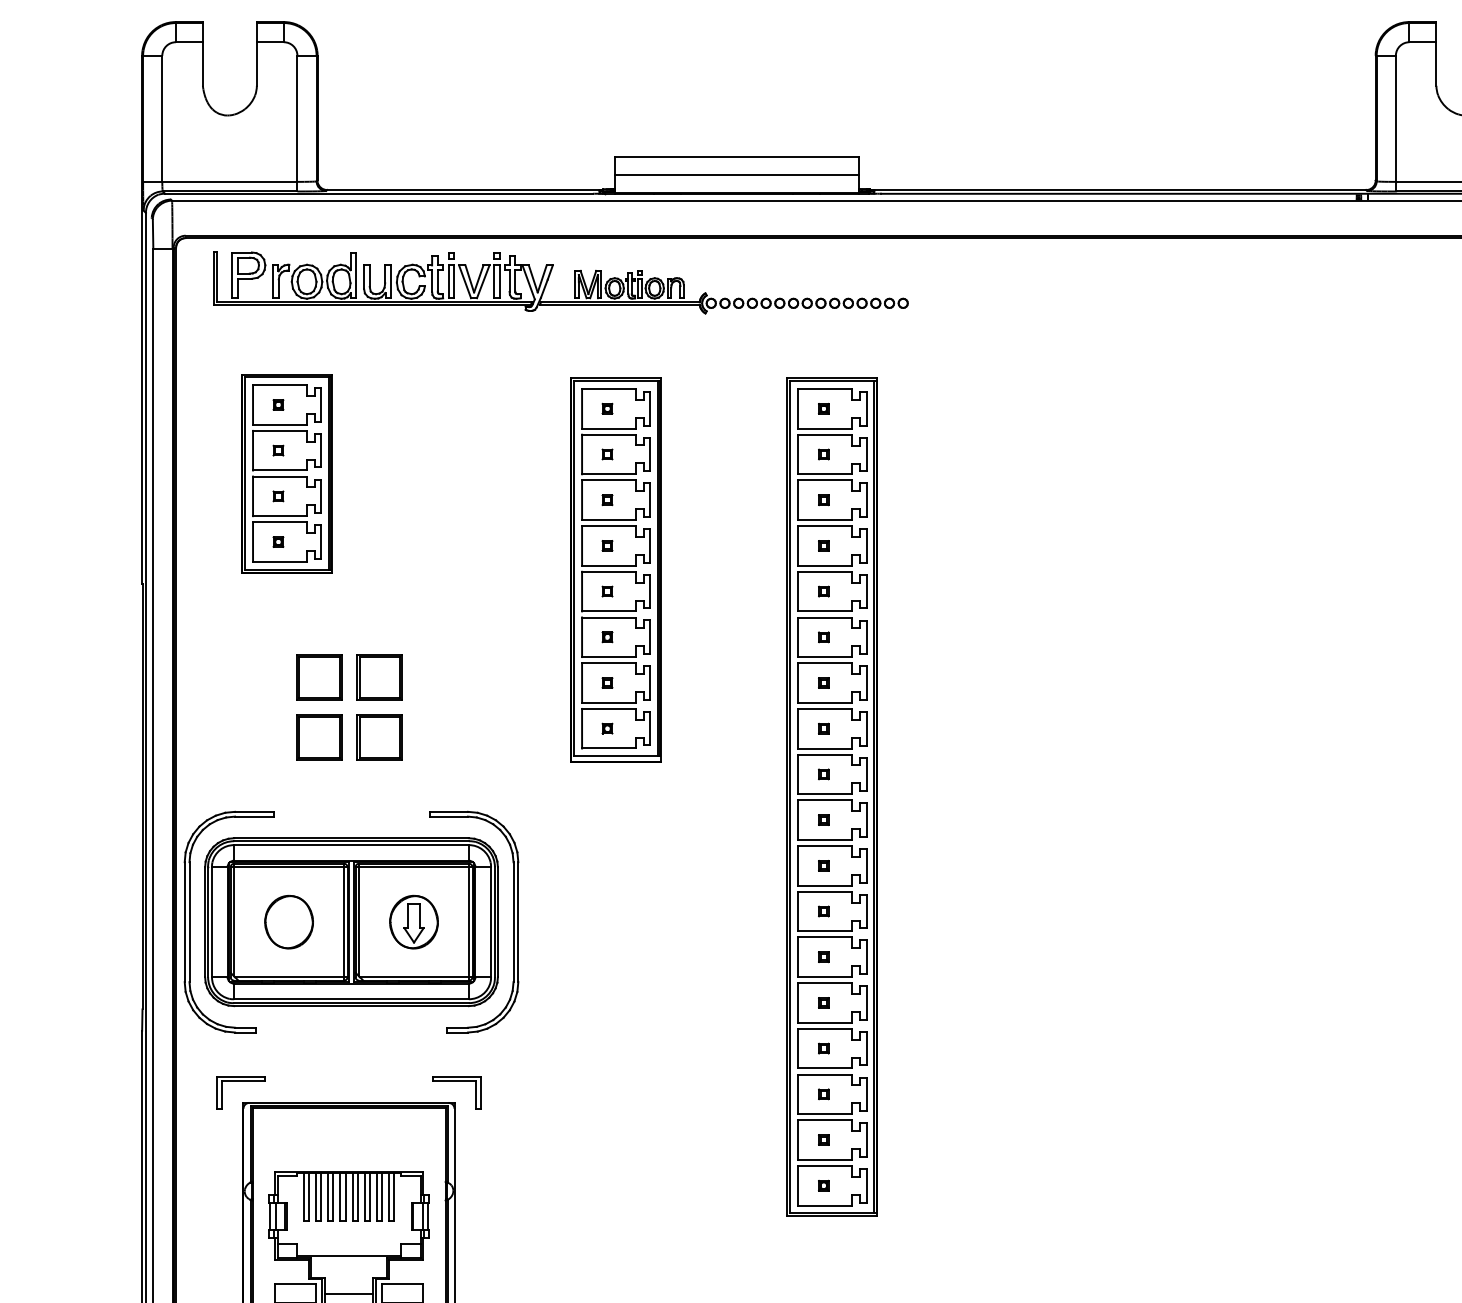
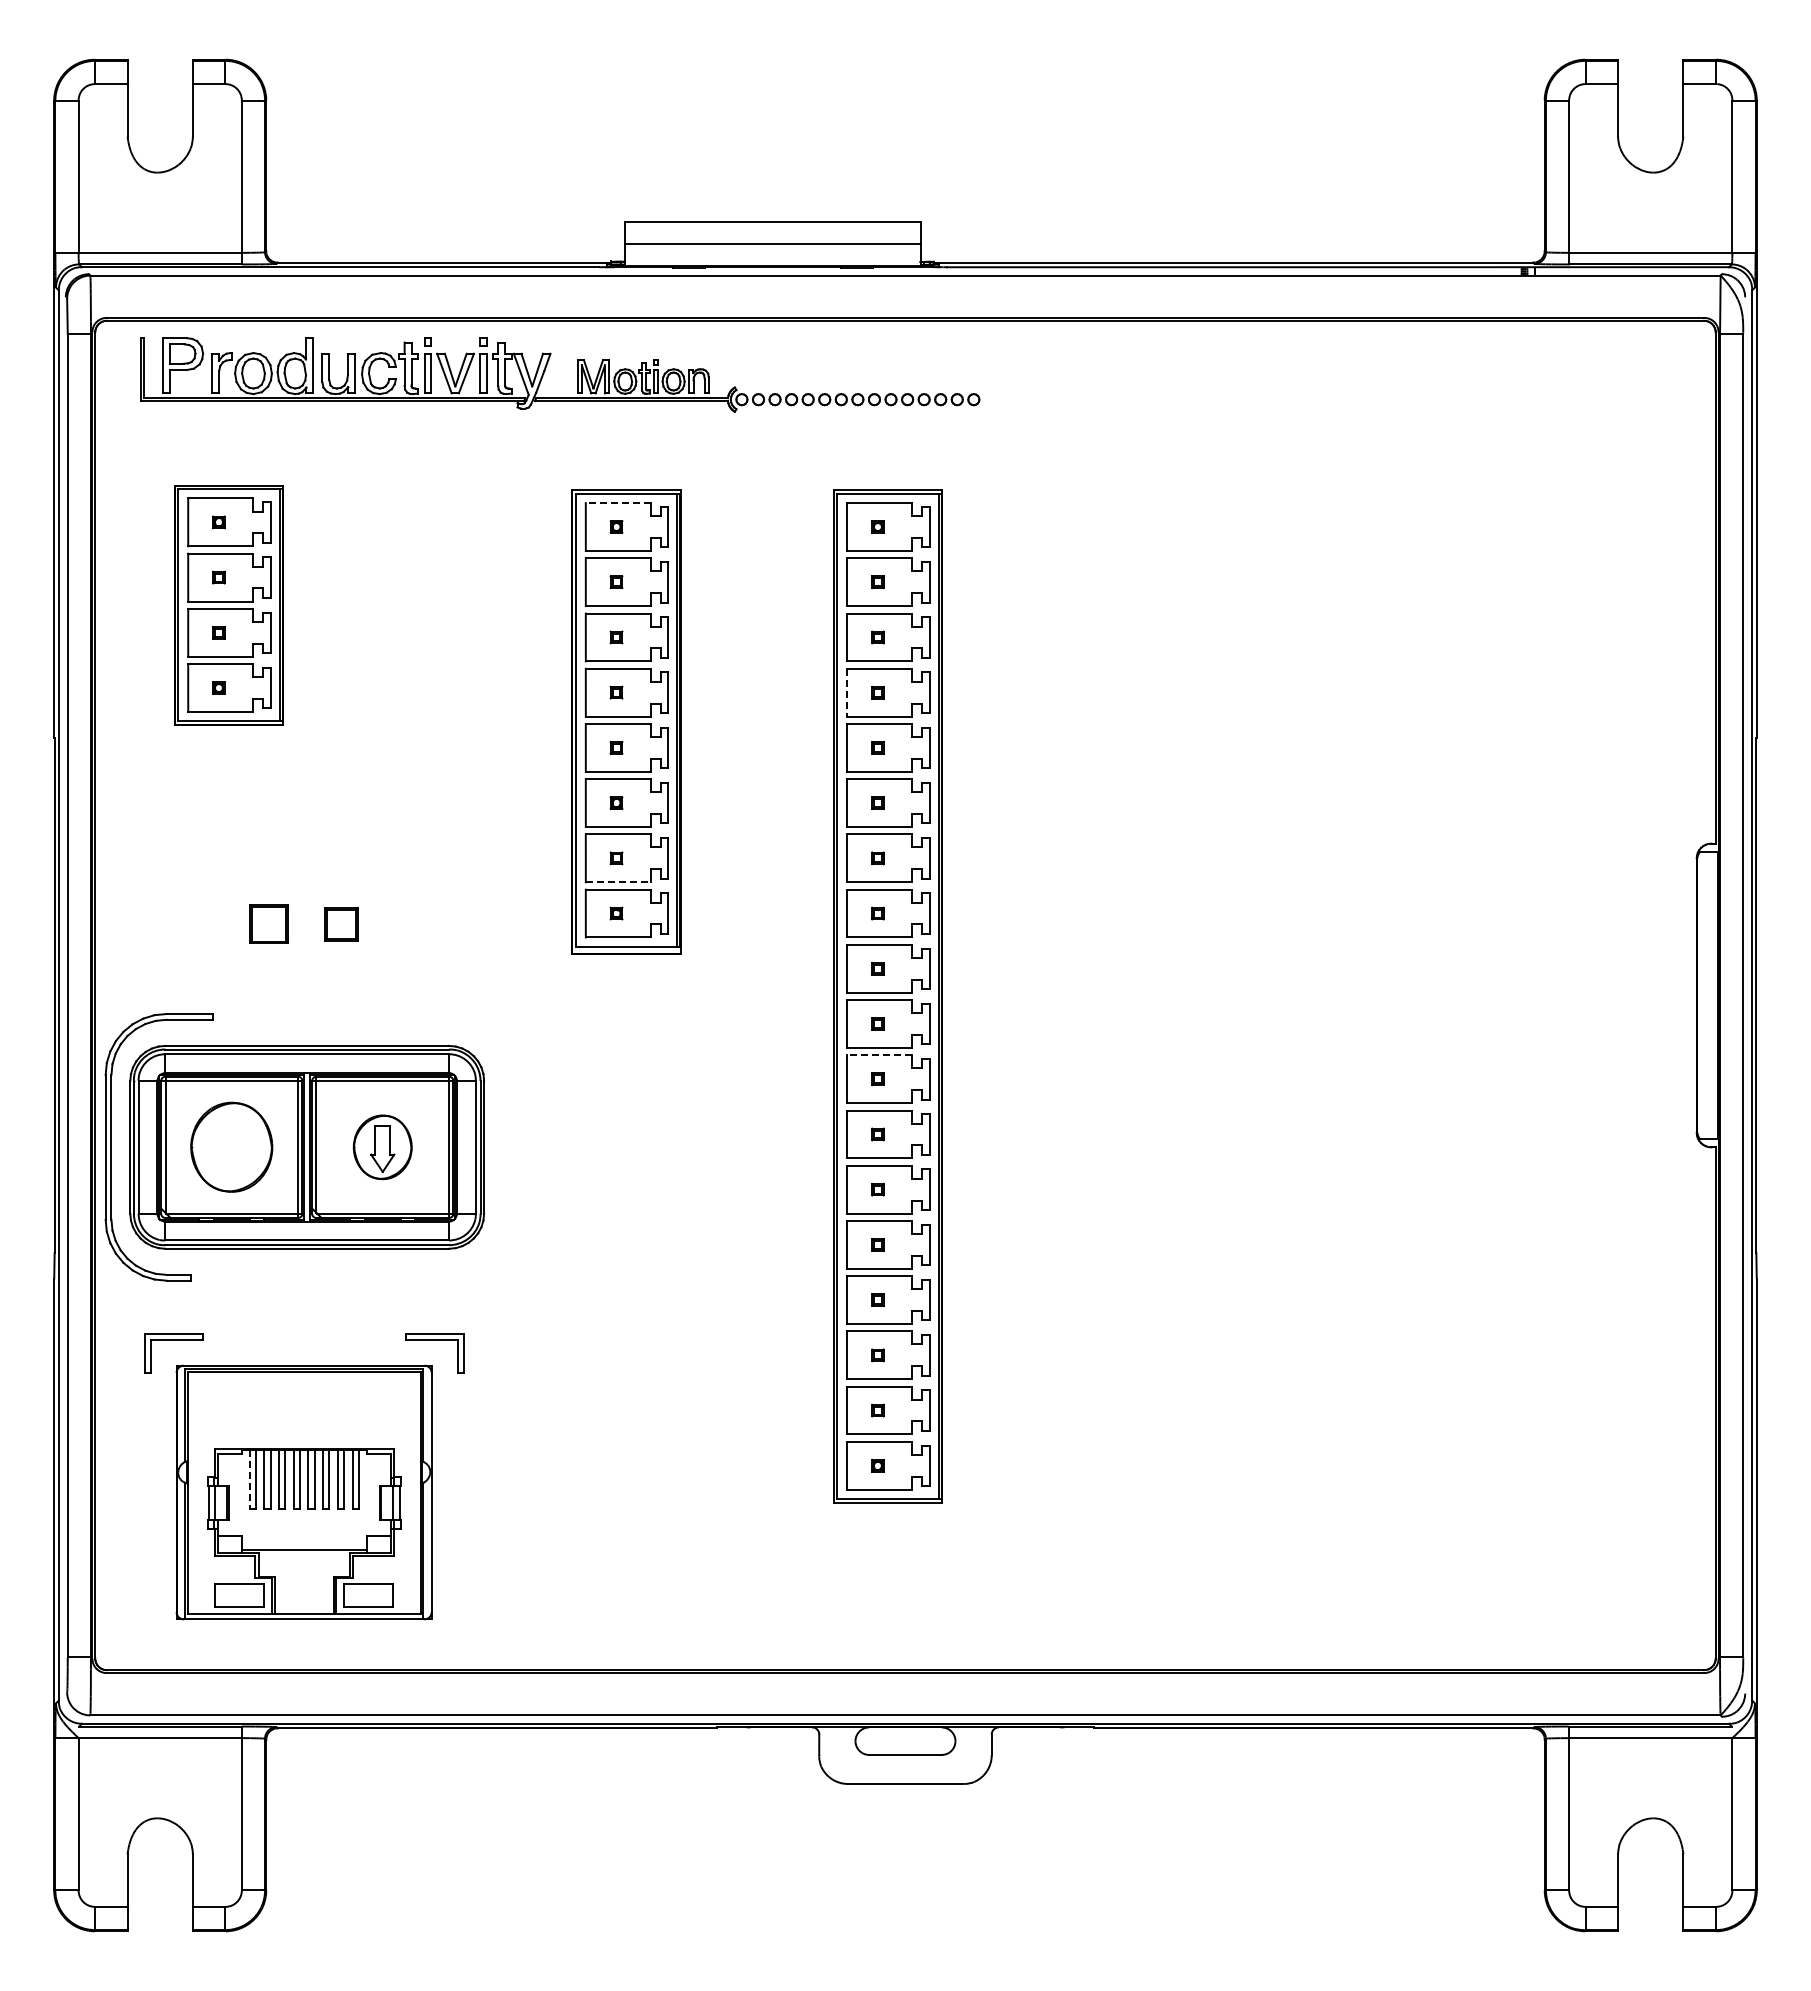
line: (608, 389) -> (617, 503), solid -> dashed
line: (798, 545) -> (847, 692), solid -> dashed
part: (319, 677) -> (268, 851), removed
part: (379, 677) -> (341, 851), removed
line: (609, 702) -> (618, 882), solid -> dashed
part: (319, 737) -> (268, 924), size x0.7
part: (379, 737) -> (341, 924), size x0.6
line: (825, 846) -> (879, 1055), solid -> dashed
part: (288, 922) -> (231, 1147), size x1.4
part: (513, 922) -> (502, 1147), removed
line: (303, 1197) -> (249, 1480), solid -> dashed
line: (348, 1293) -> (303, 1596), removed

